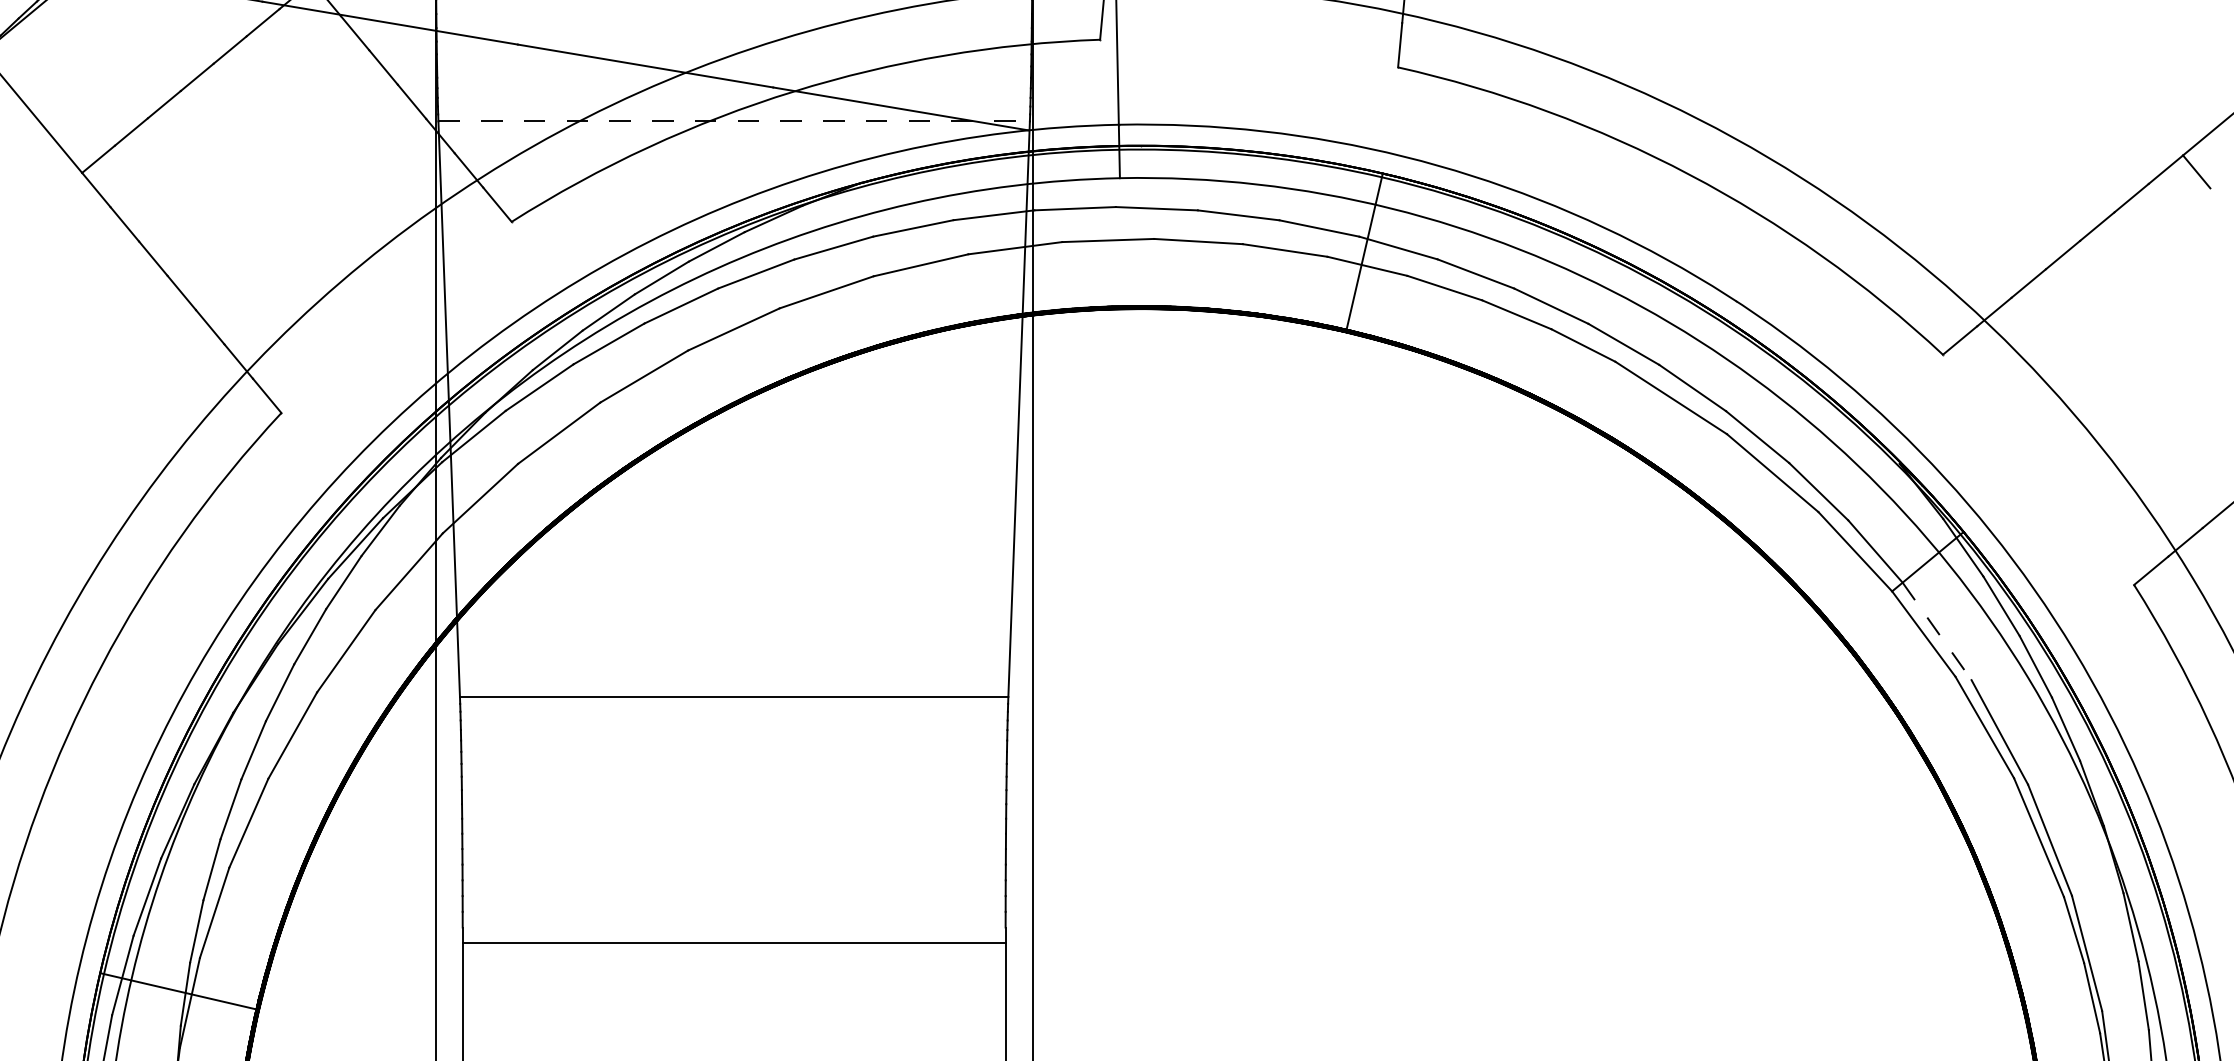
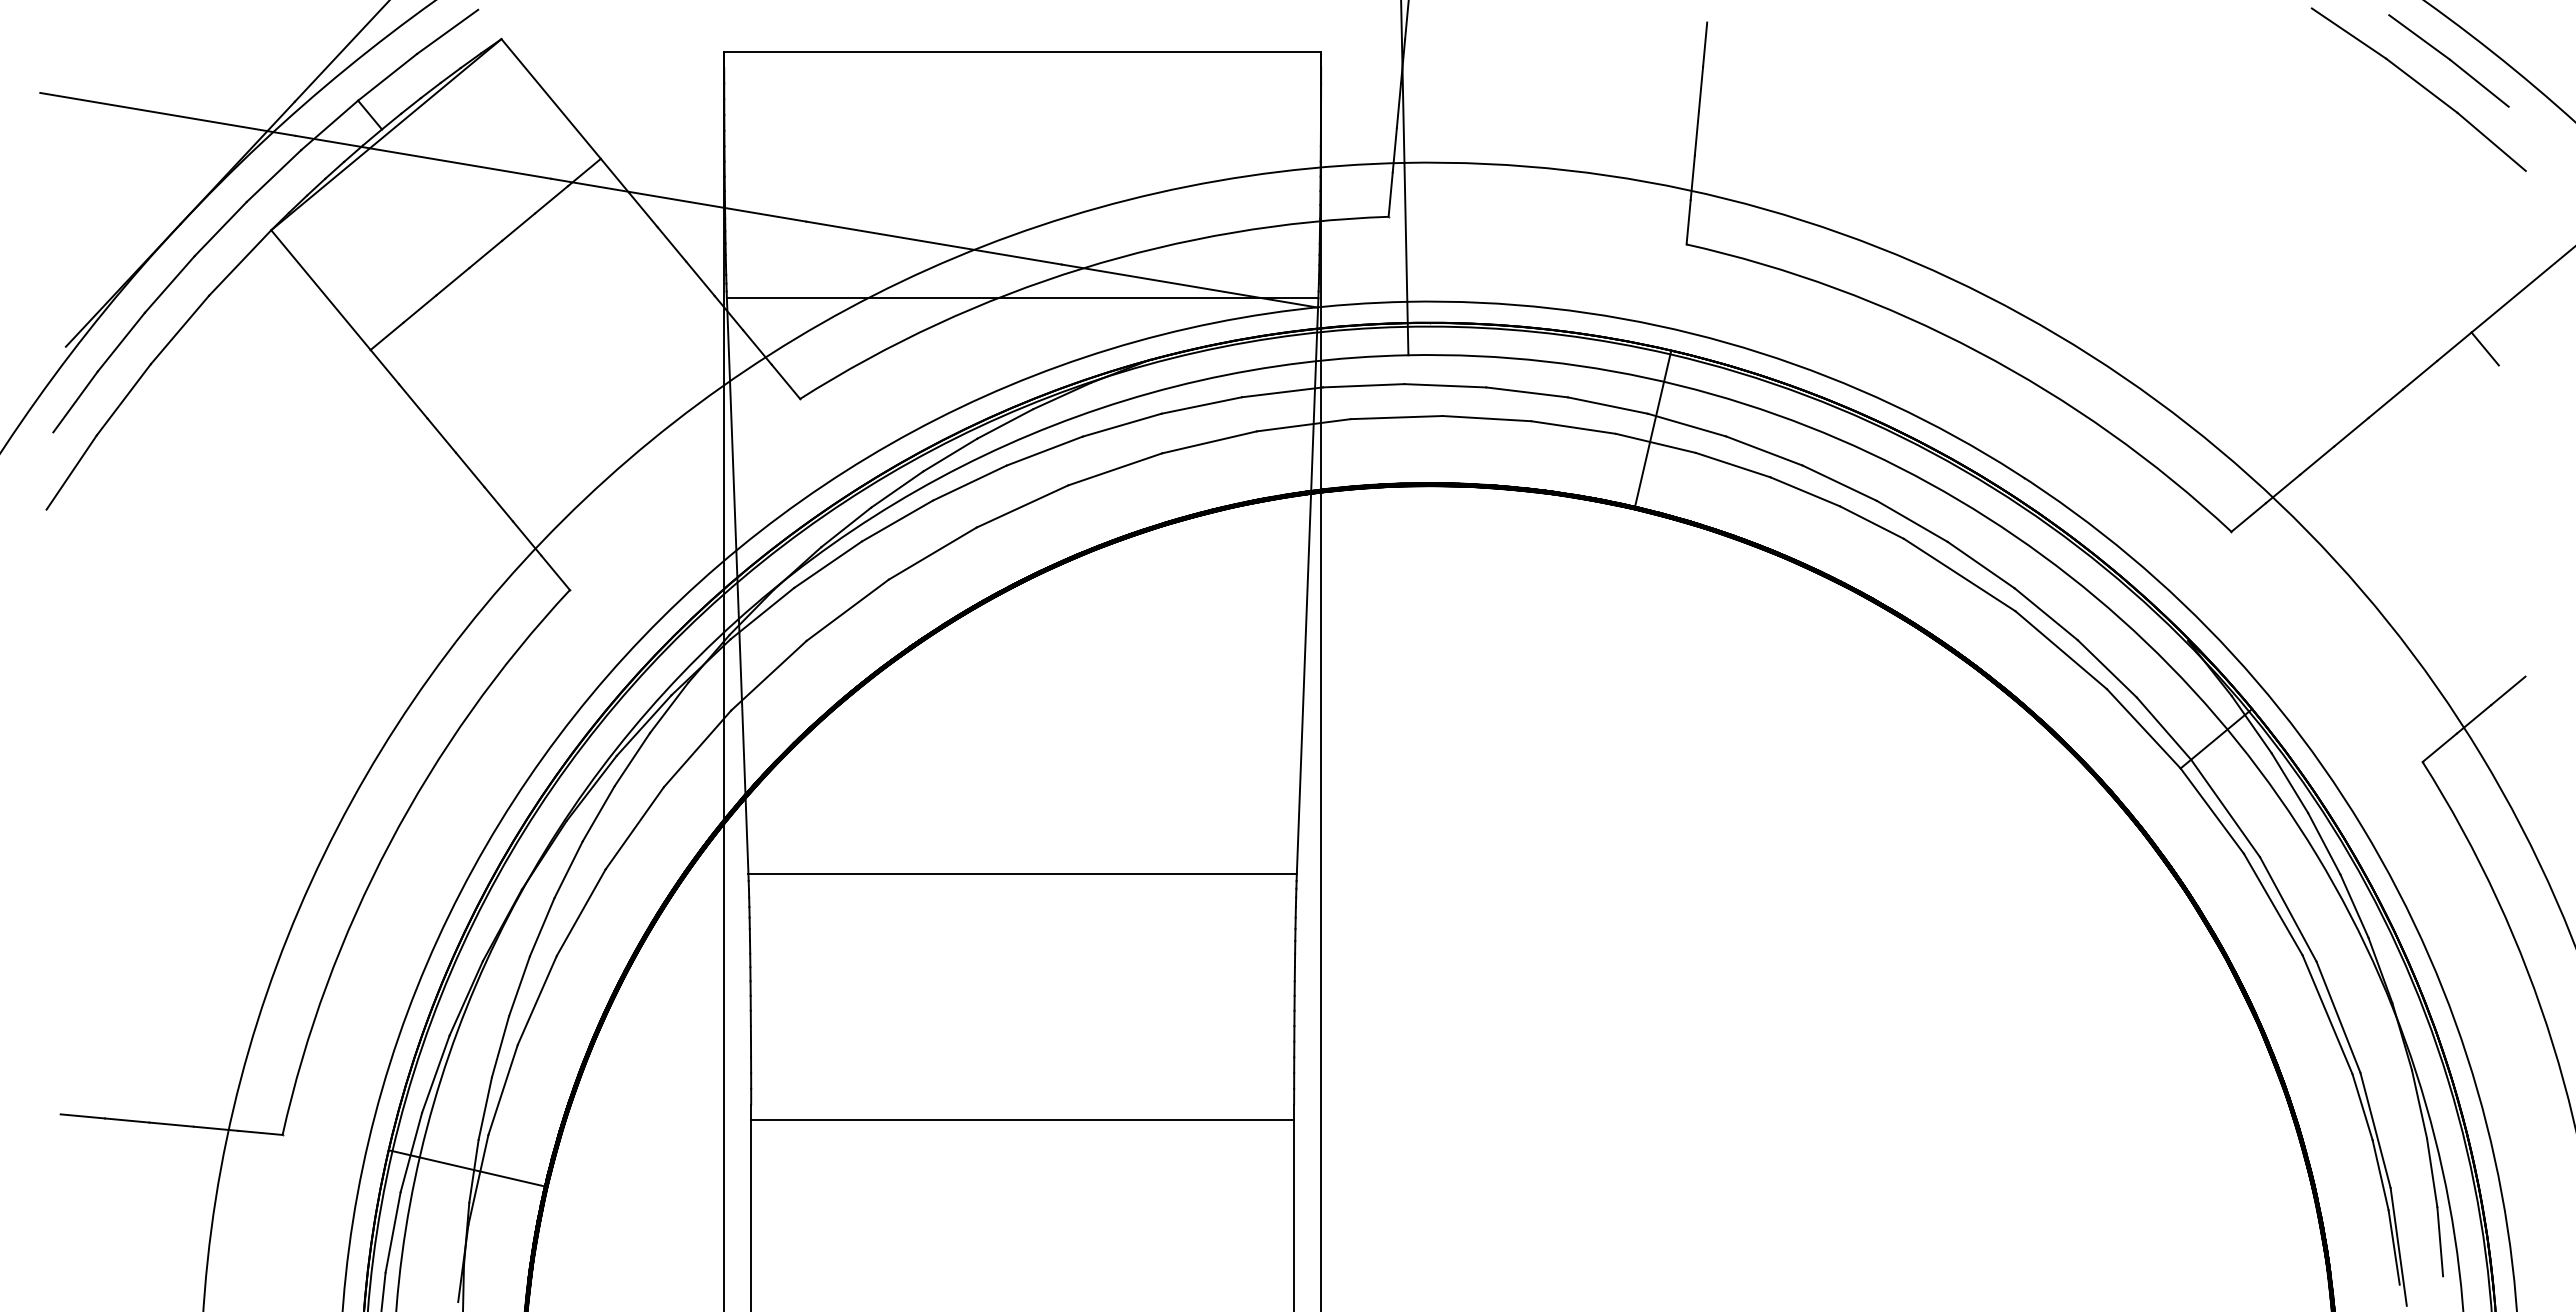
line: (734, 121) -> (1022, 298), dashed -> solid
line: (1937, 631) -> (2225, 808), dashed -> solid

